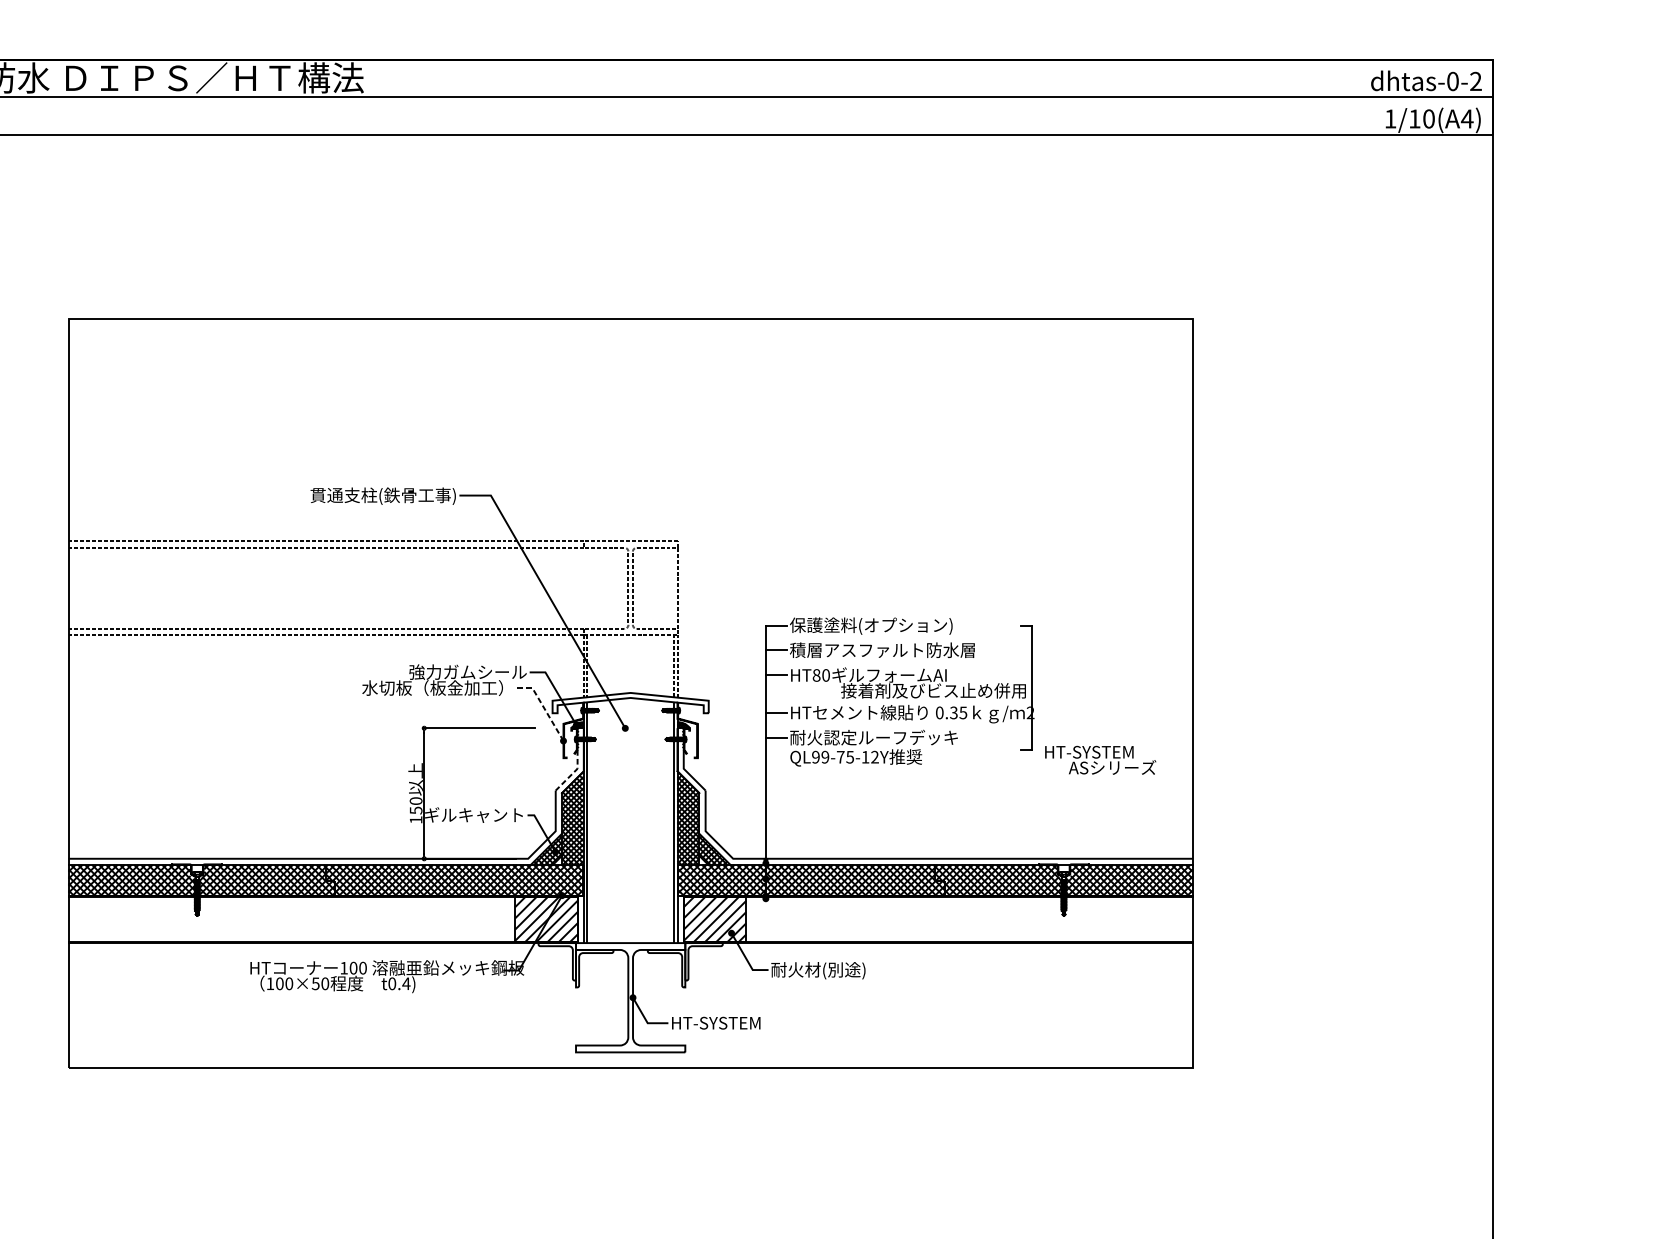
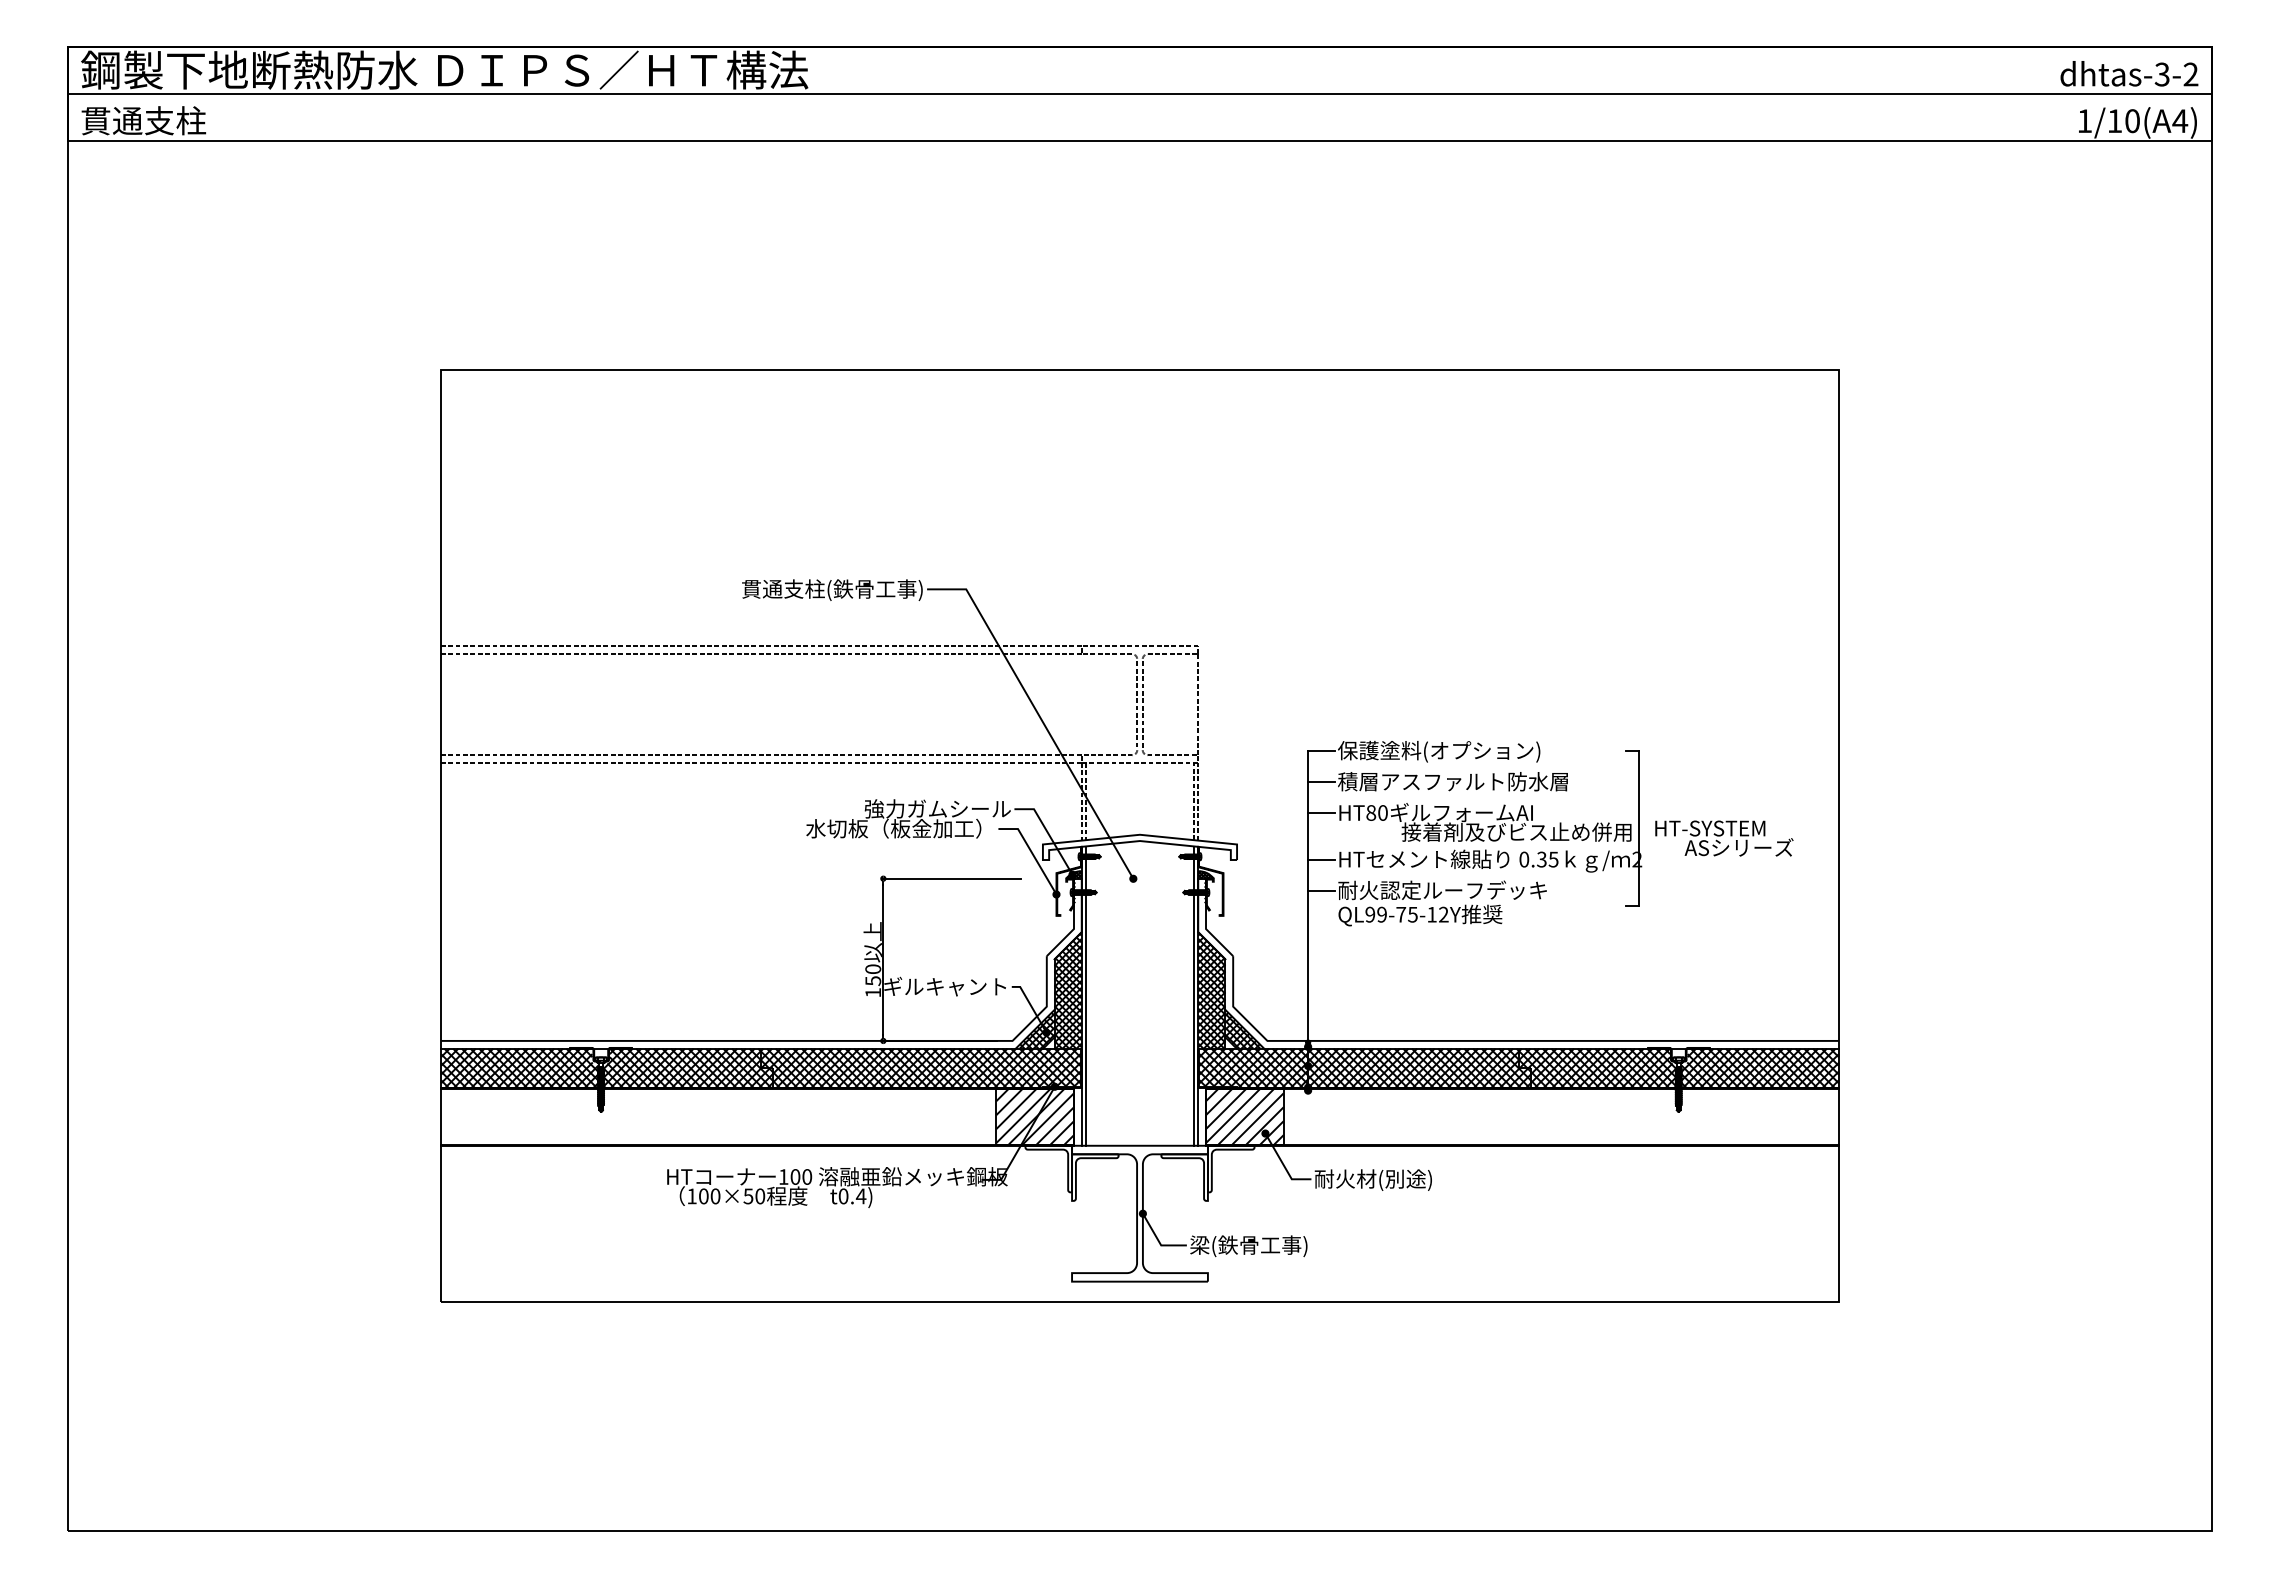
text: (1452, 81) -> (2161, 74), dhtas-0-2 -> dhtas-3-2
line: (543, 707) -> (1031, 852), dashed -> solid
text: (1100, 760) -> (1724, 838), moved
line: (573, 772) -> (1069, 933), dashed -> solid
text: (717, 1024) -> (1248, 1246), HT-SYSTEM -> 梁(鉄骨工事)

